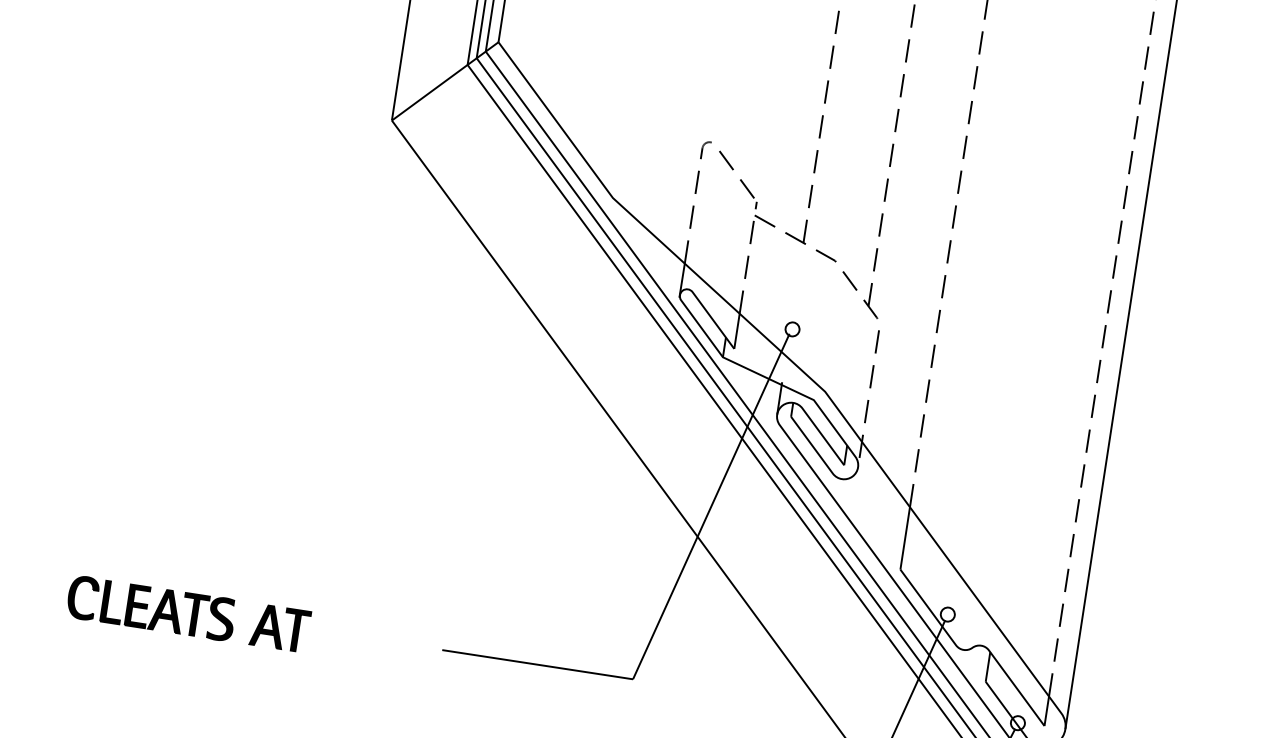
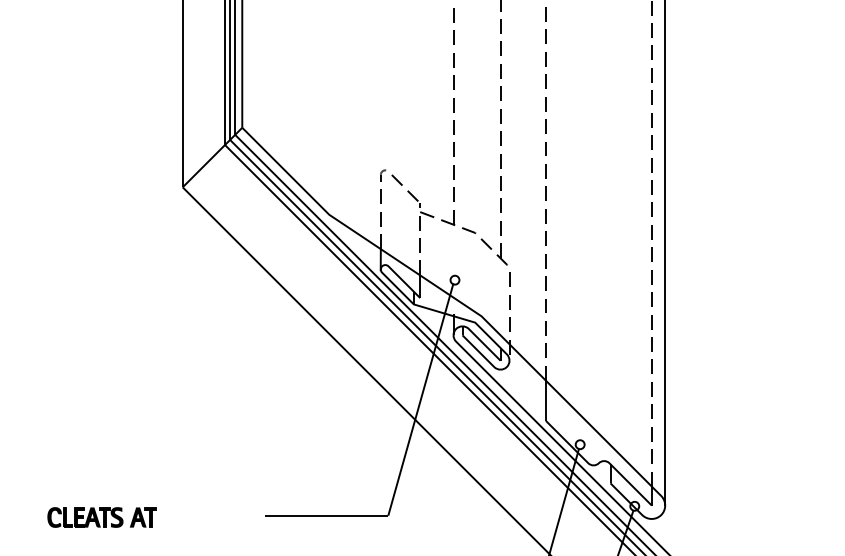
part: (187, 613) -> (101, 517), size x0.7

